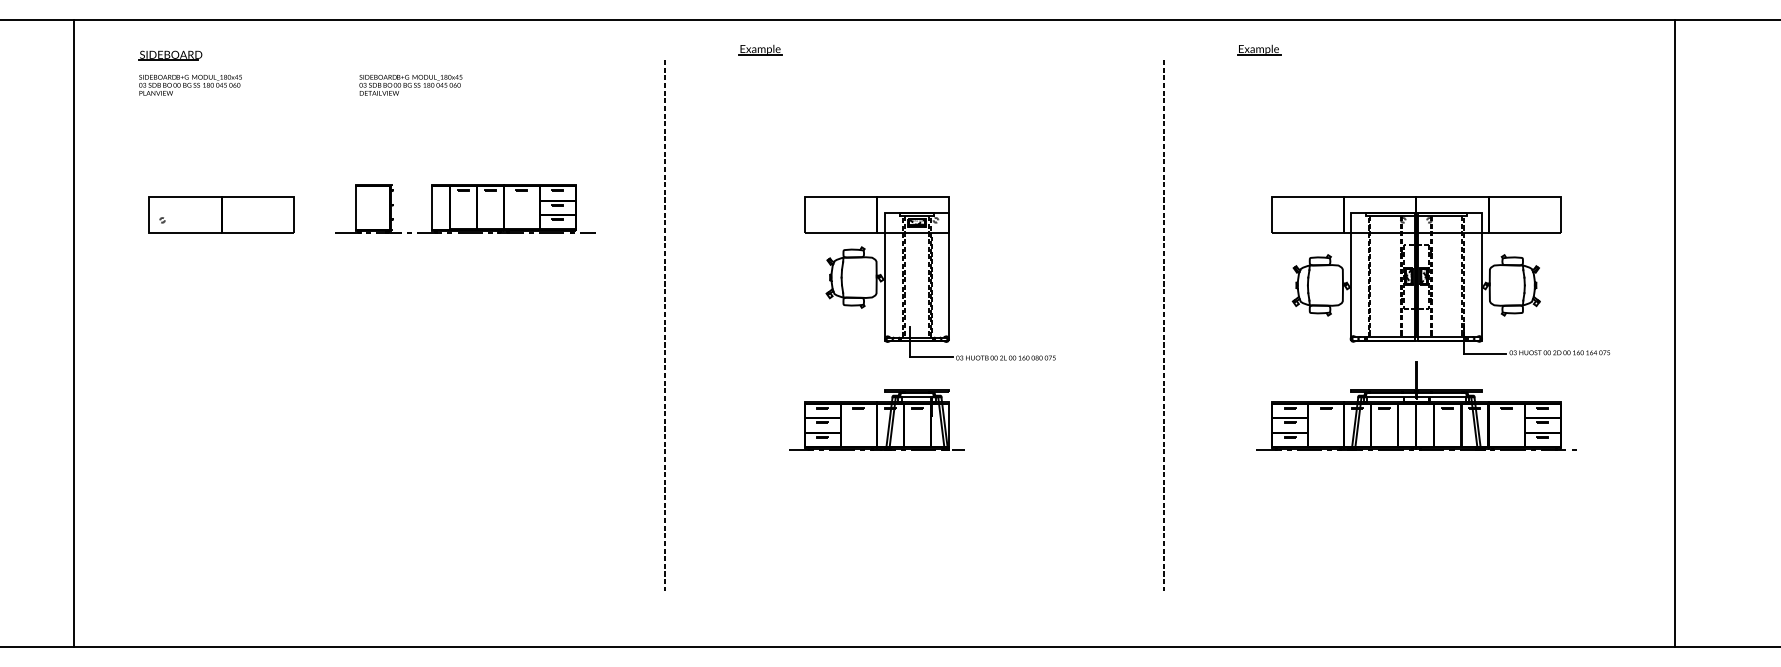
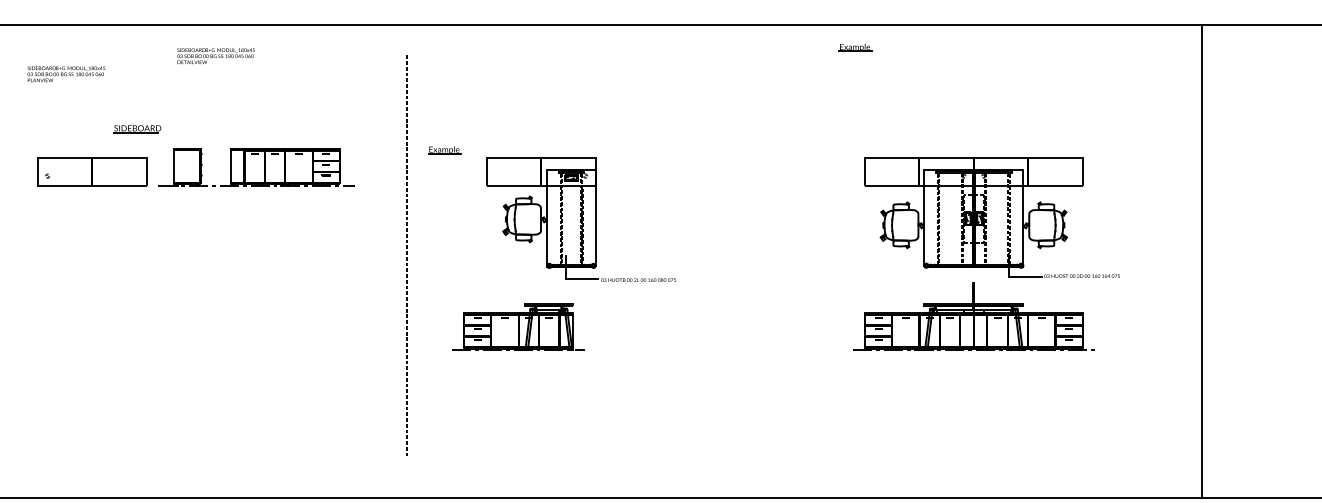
part: (760, 49) -> (444, 149), moved
part: (170, 55) -> (137, 128), moved
text: (190, 84) -> (66, 73), moved
text: (410, 84) -> (215, 55), moved
part: (221, 214) -> (92, 171), moved
part: (929, 278) -> (580, 220), moved
line: (1163, 325) -> (783, 255), removed
line: (1674, 333) -> (1201, 261), moved
part: (876, 419) -> (518, 326), moved

